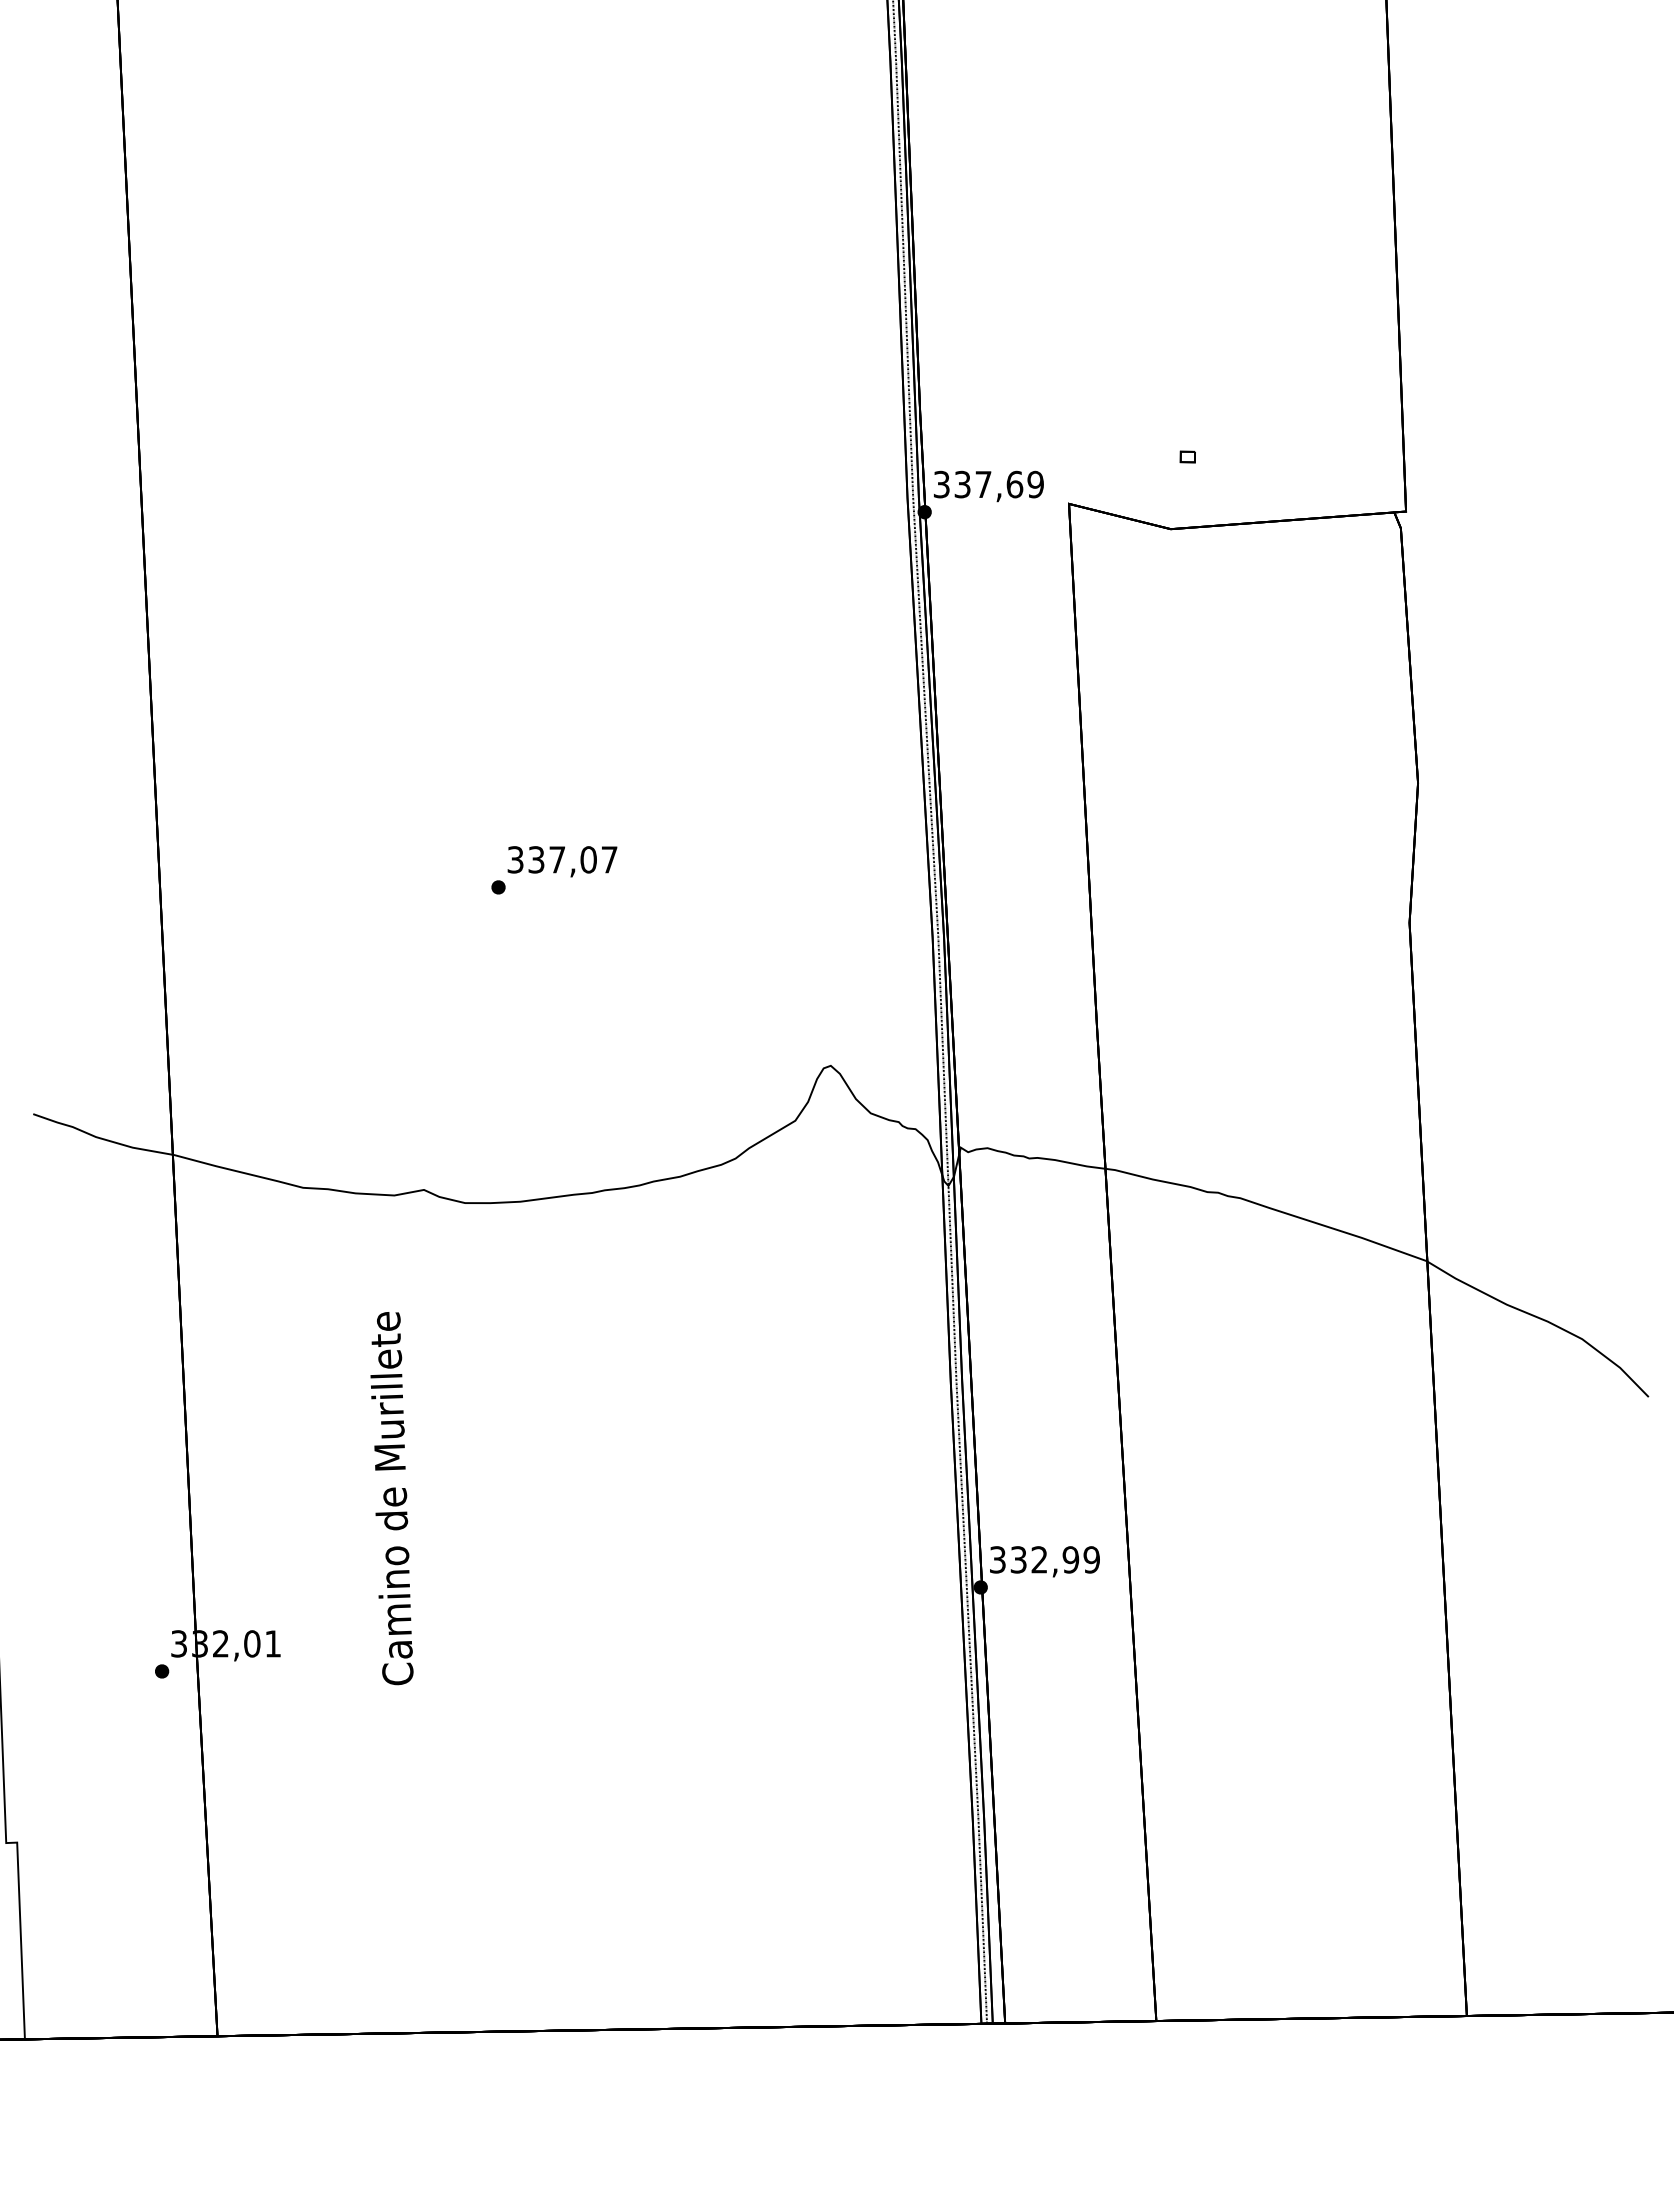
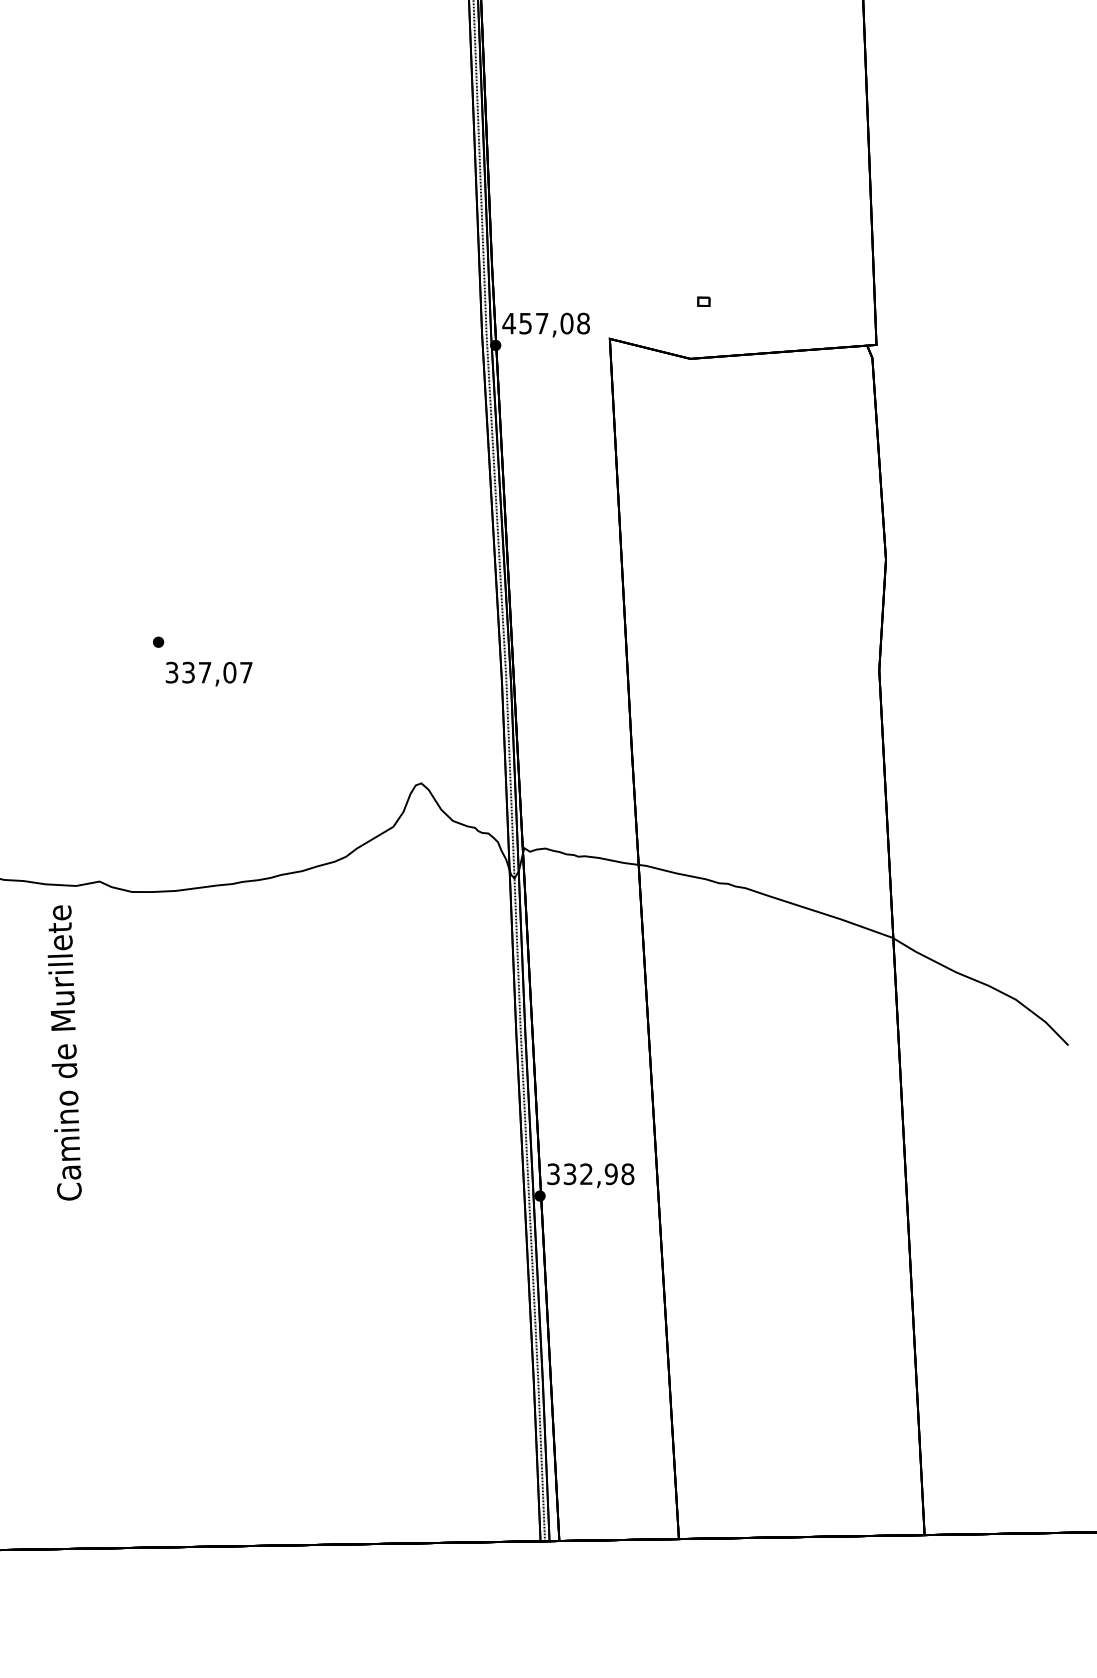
text: (988, 484) -> (546, 323), 337,69 -> 457,08
text: (562, 861) -> (209, 673), moved
text: (391, 1498) -> (64, 1052), moved
text: (1091, 1559) -> (627, 1173), 332,99 -> 332,98

